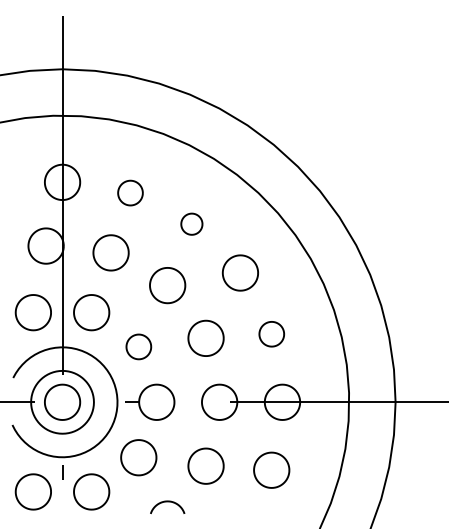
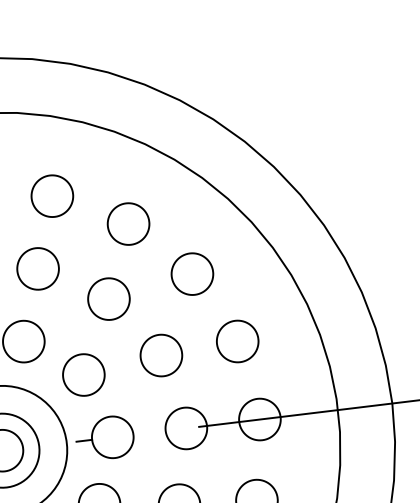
part: (130, 192) -> (52, 195), size x1.43
part: (191, 223) -> (128, 223), size x1.67
part: (271, 333) -> (237, 340), size x1.43
part: (138, 346) -> (83, 374), size x1.43

